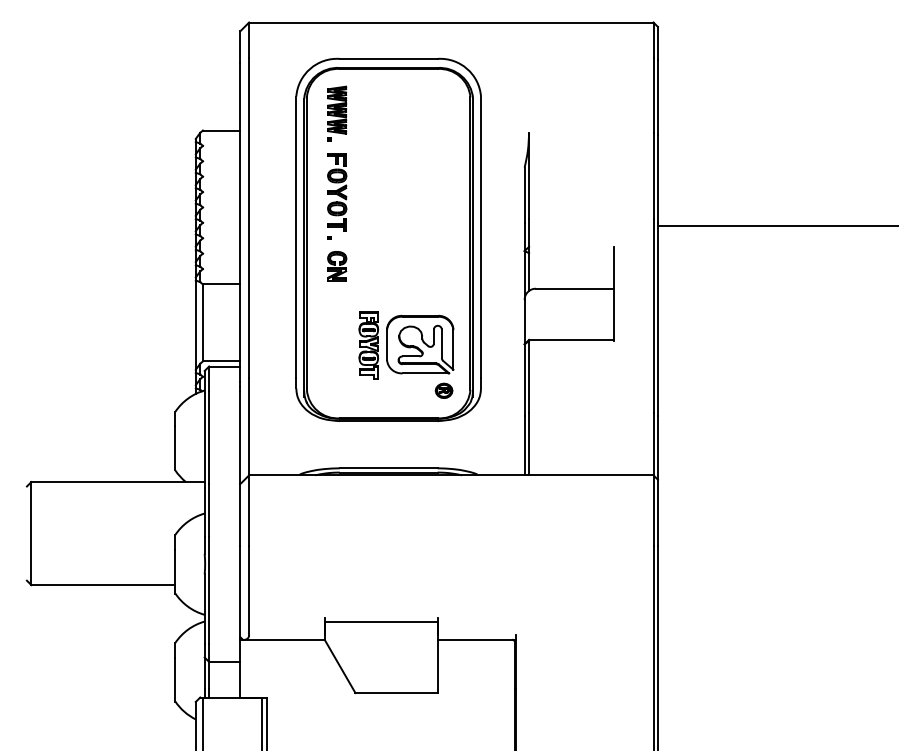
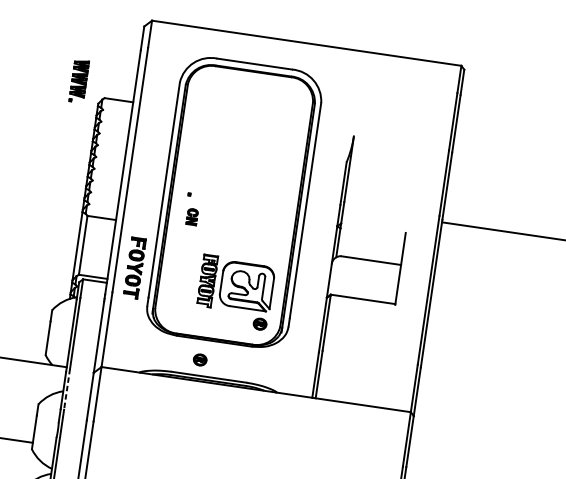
part: (337, 113) -> (79, 81), moved
part: (337, 192) -> (135, 268), moved
part: (337, 266) -> (192, 217), size x0.7
part: (373, 447) -> (199, 359), added
line: (209, 510) -> (67, 389), solid -> dashed

